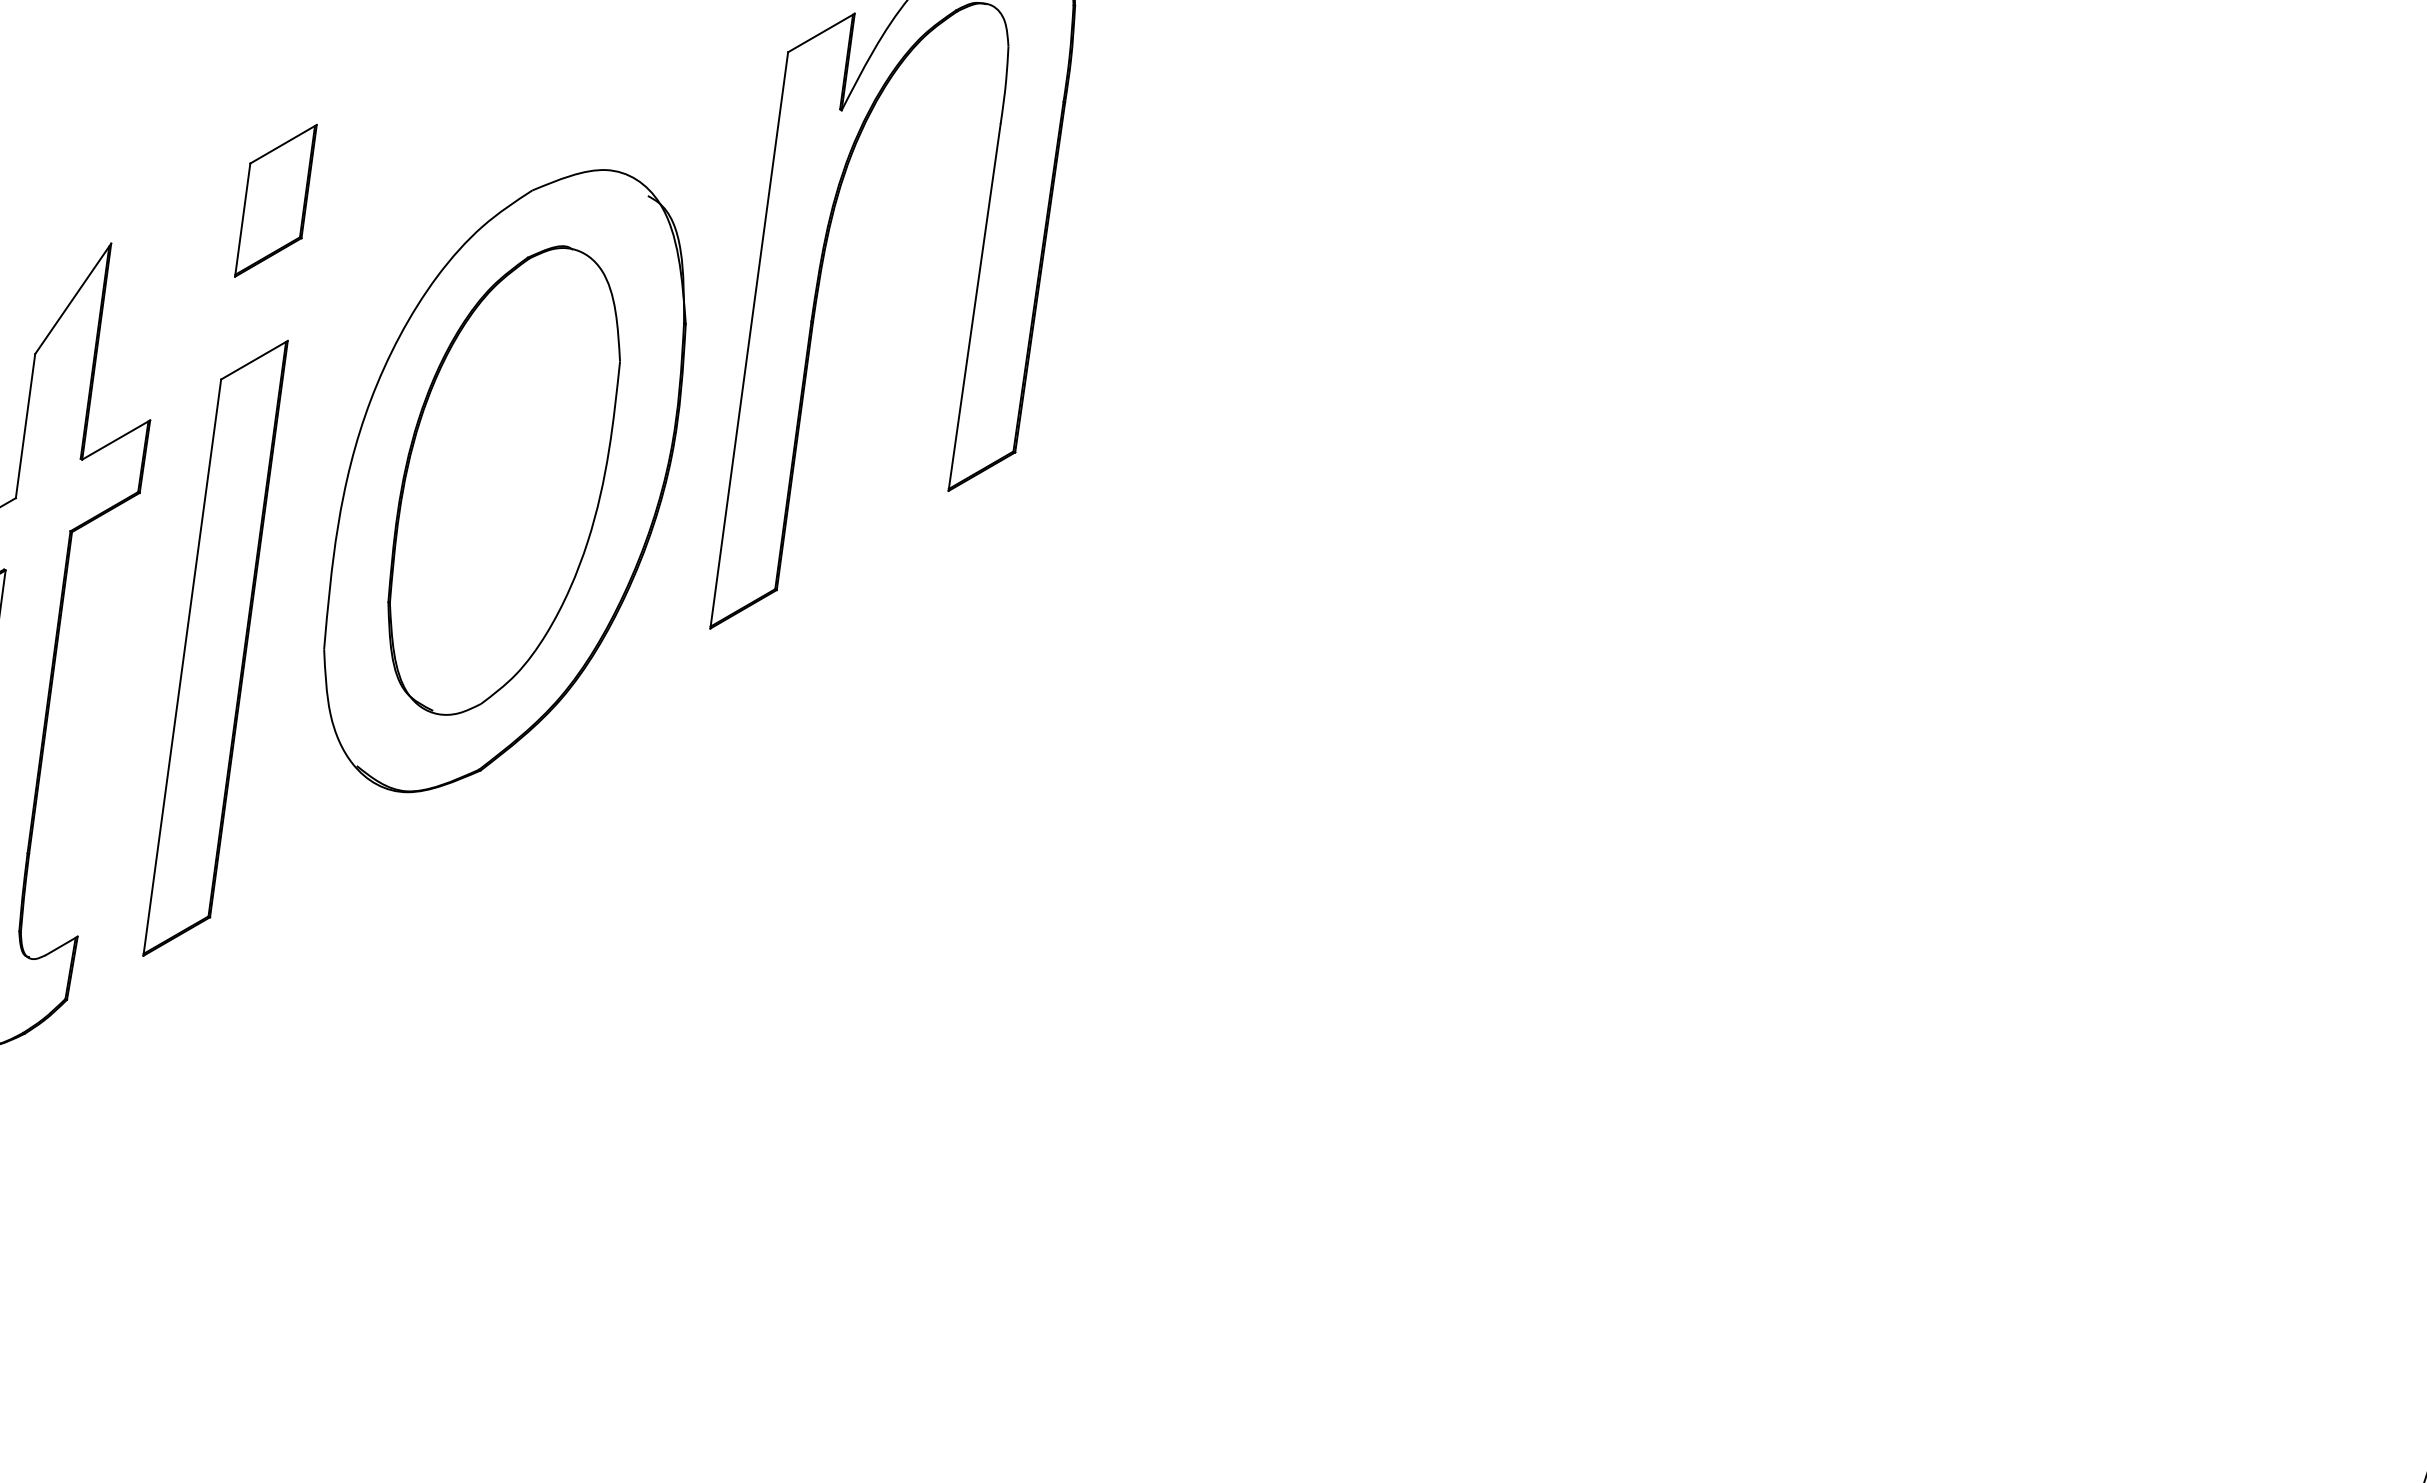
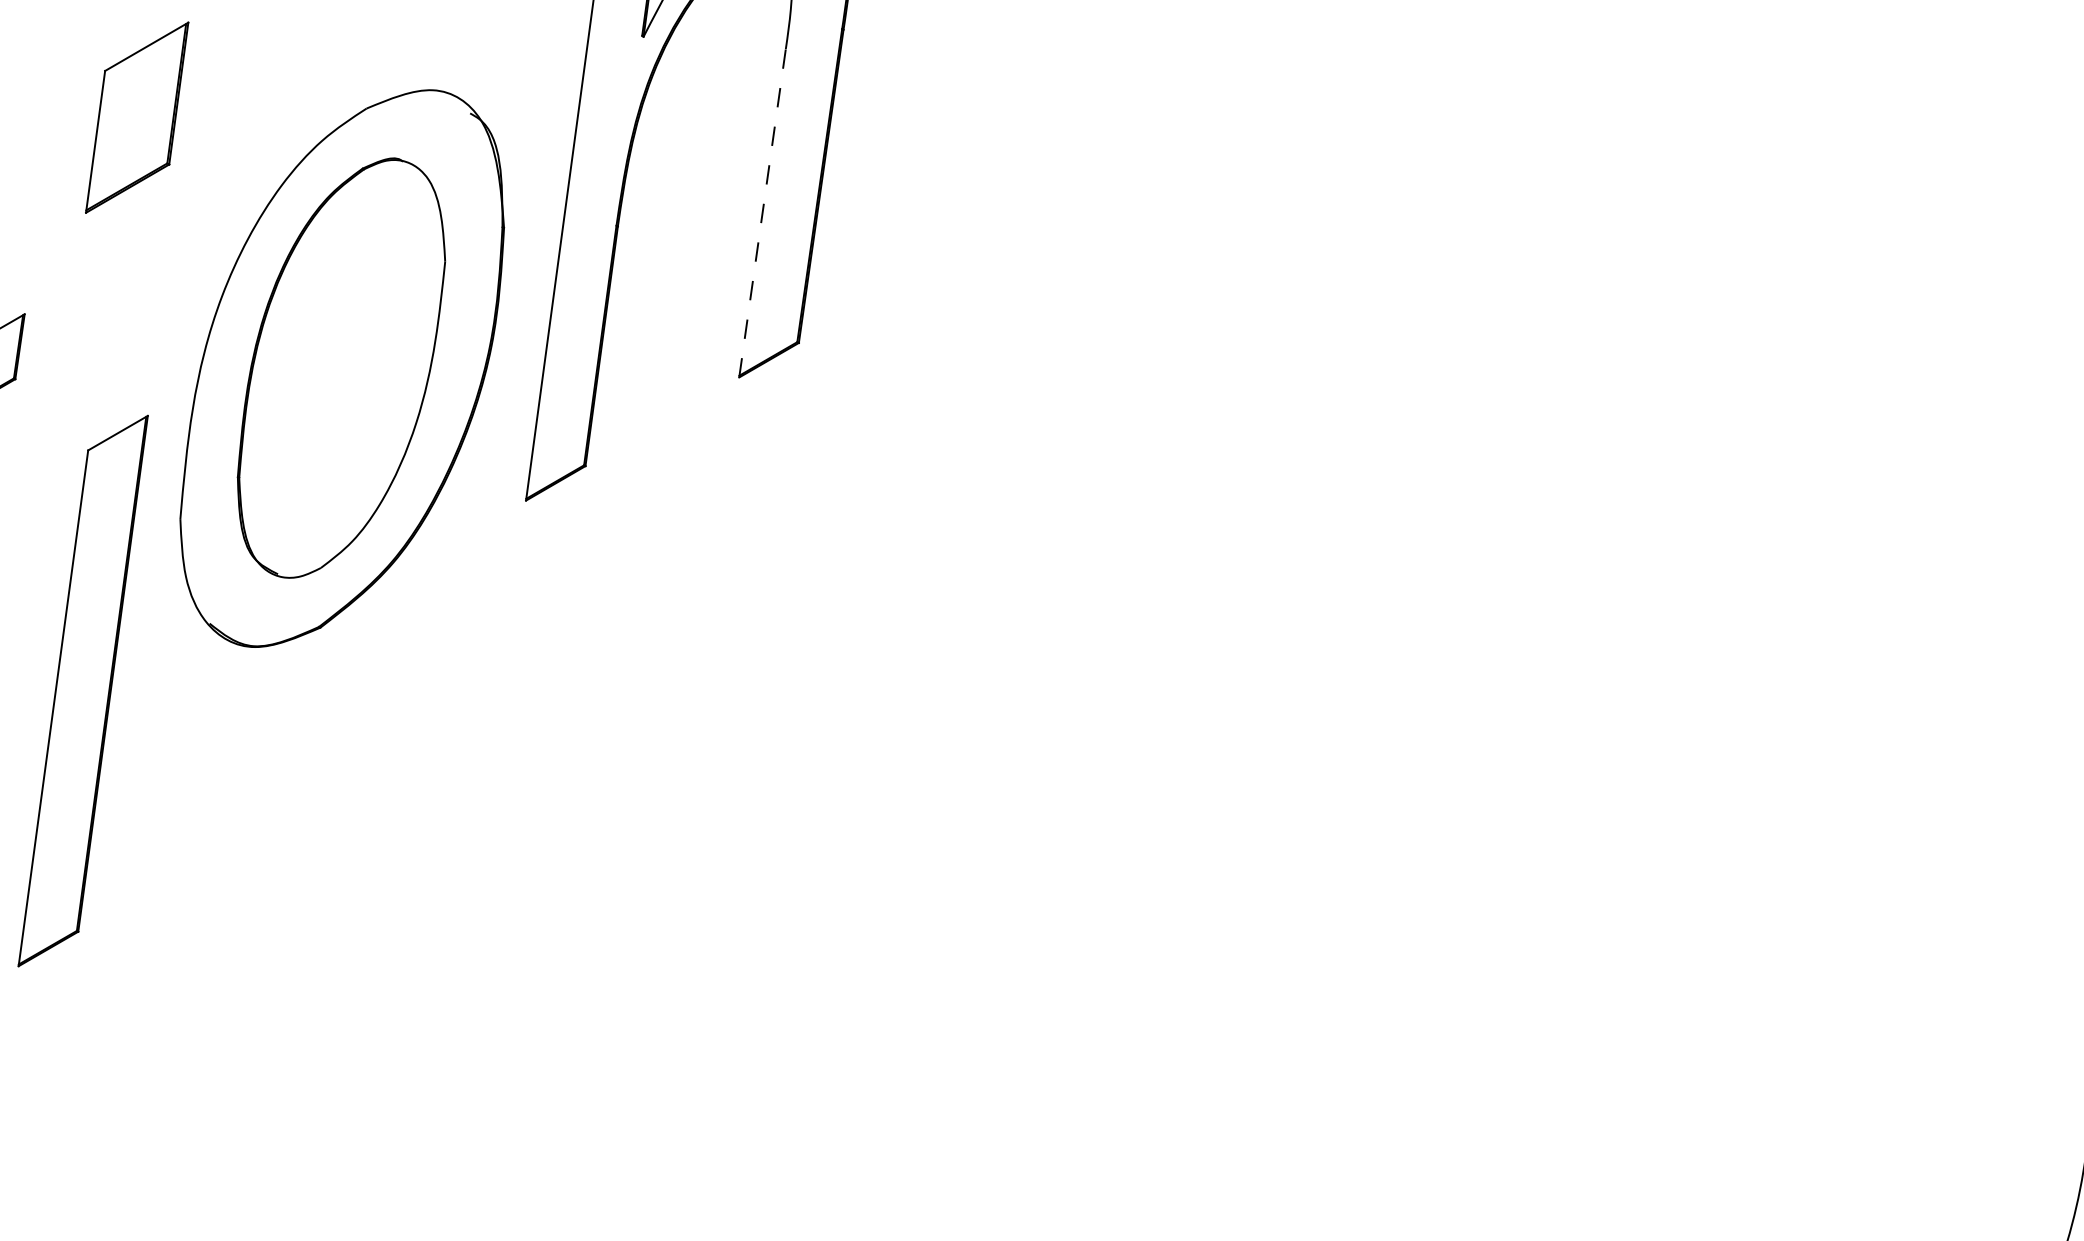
part: (275, 200) -> (136, 117), size x1.4
line: (974, 307) -> (762, 213), solid -> dashed
part: (215, 648) -> (83, 691), moved

